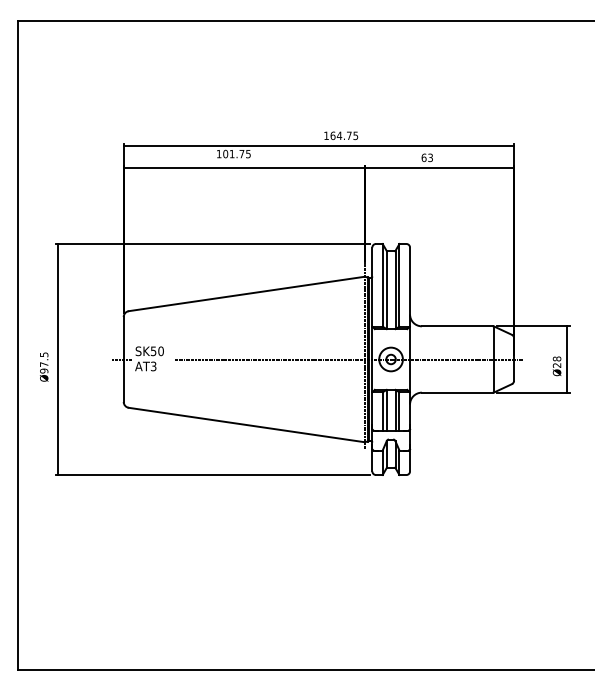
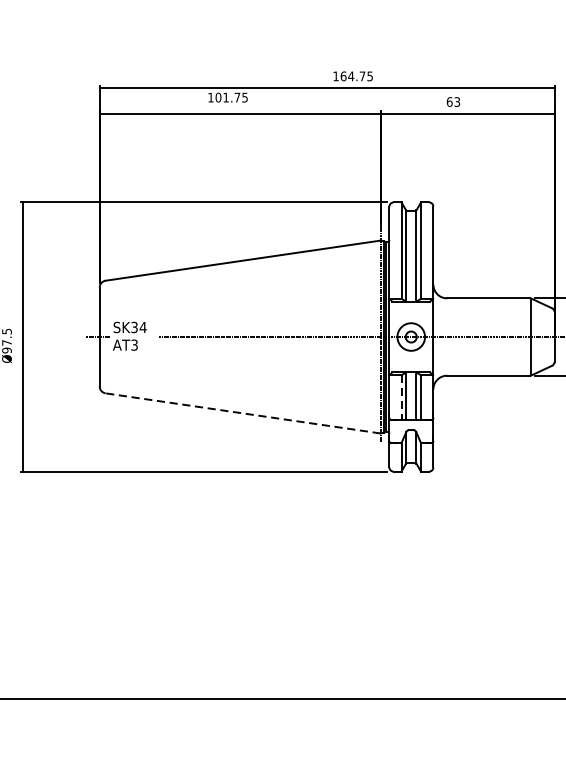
text: (157, 351) -> (139, 327), SK50 -> SK34
line: (382, 411) -> (401, 397), solid -> dashed
line: (246, 424) -> (242, 412), solid -> dashed

